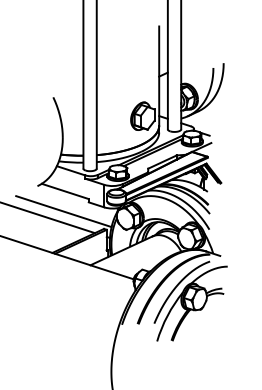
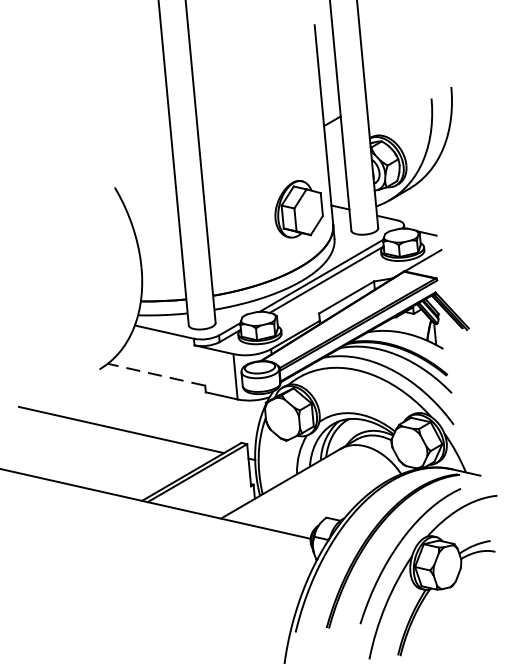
line: (65, 191) -> (156, 374), solid -> dashed
line: (63, 211) -> (156, 415), removed

